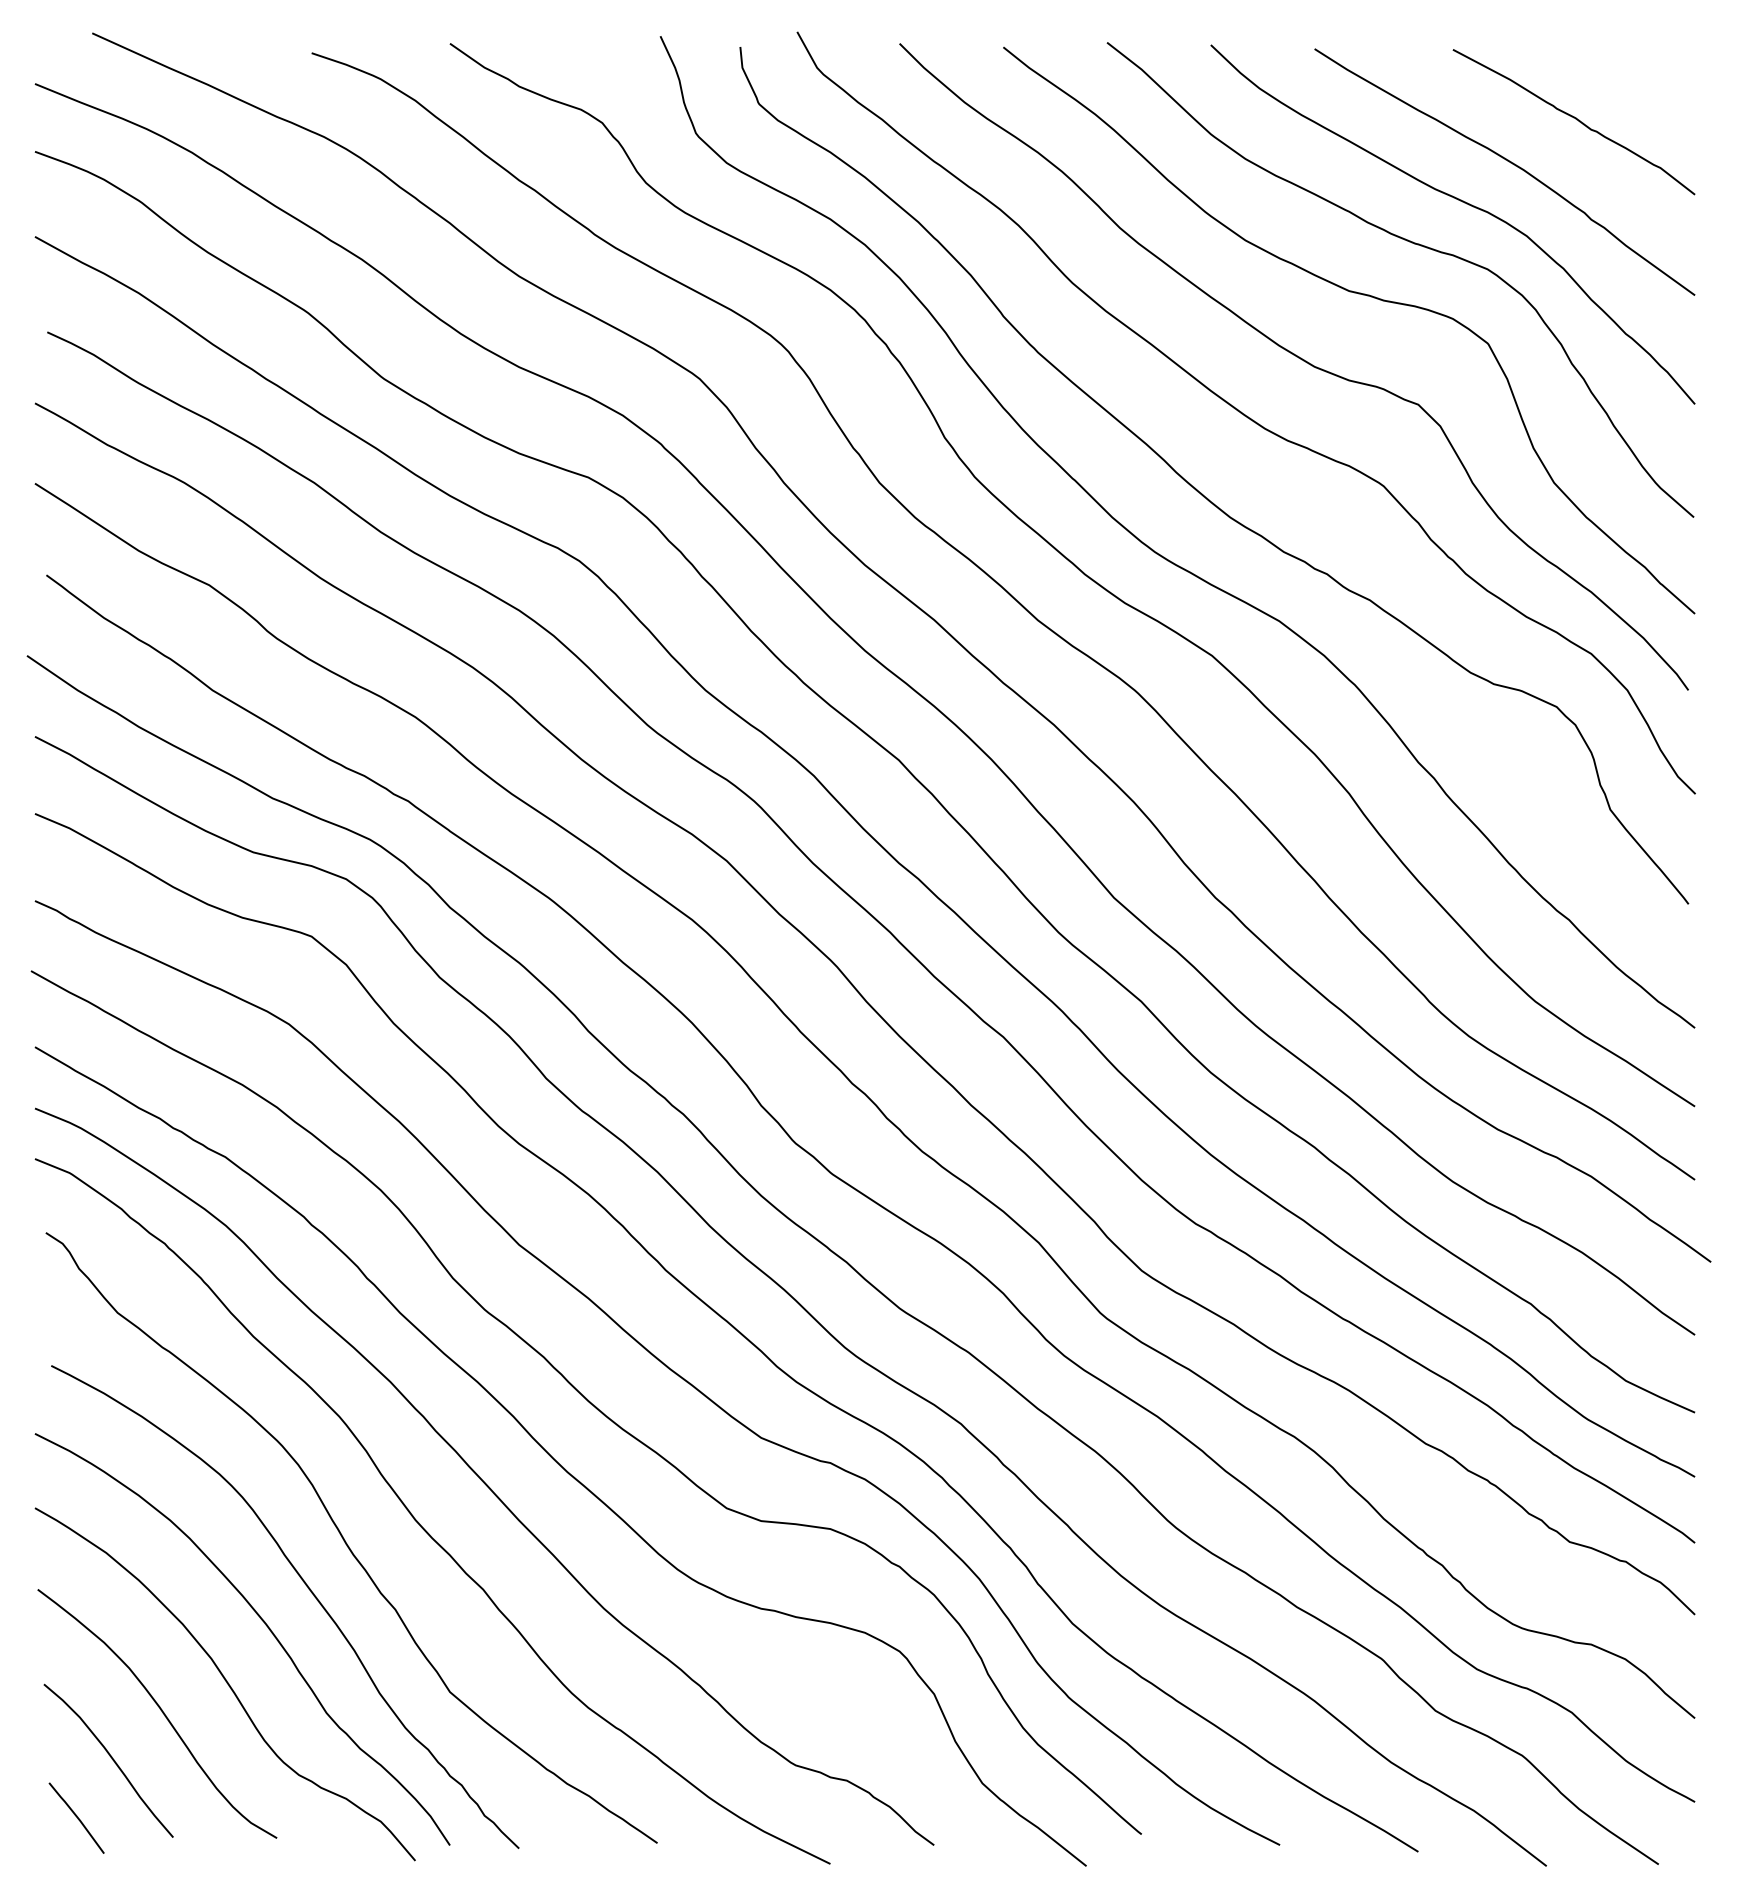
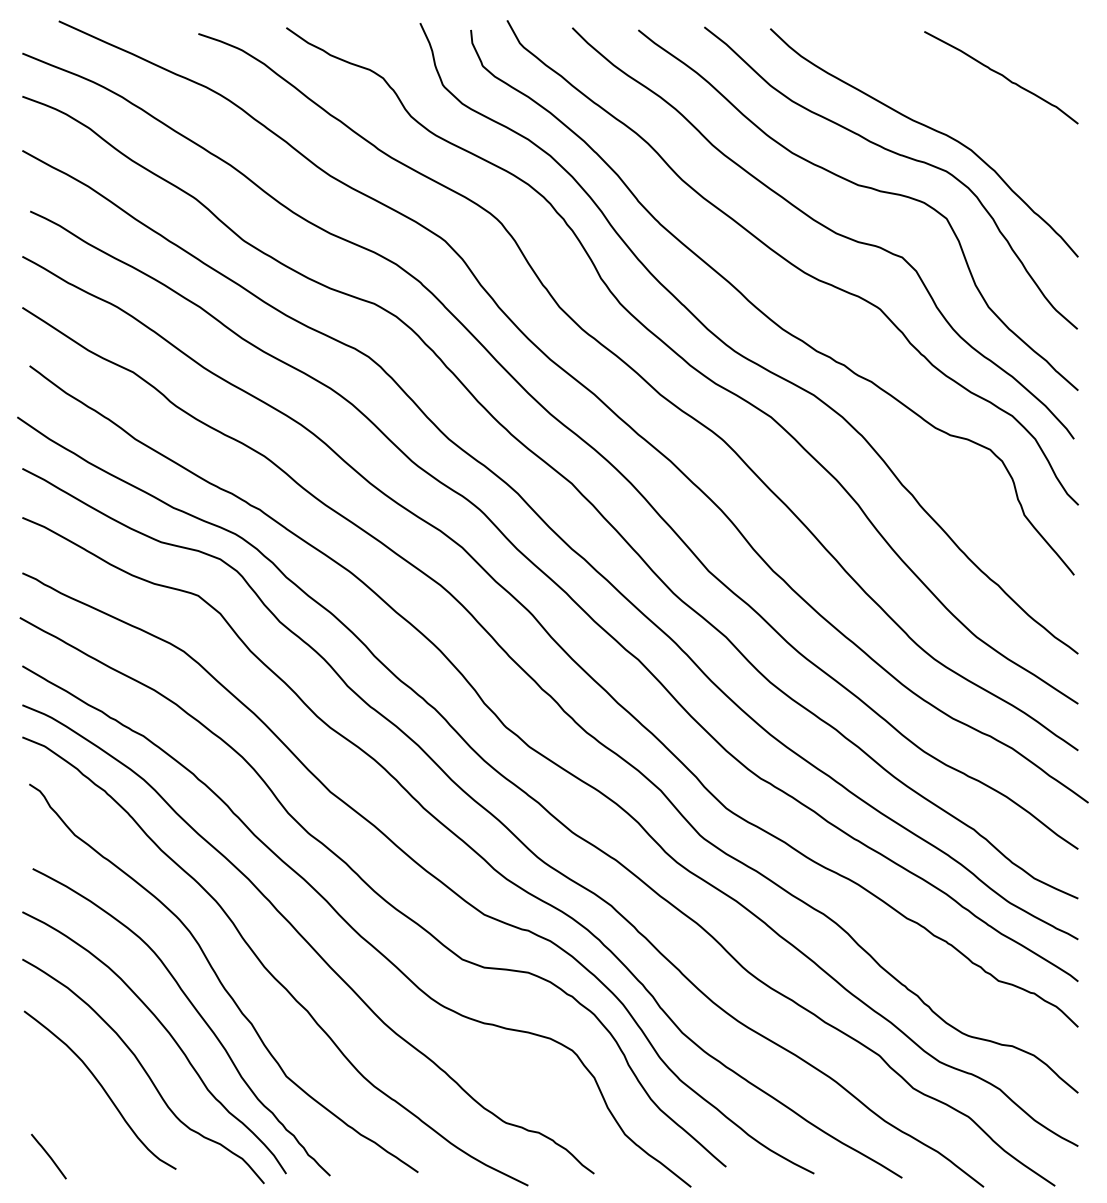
curve: (1508, 162) -> (959, 103), removed
curve: (110, 1758) -> (70, 1118), removed

